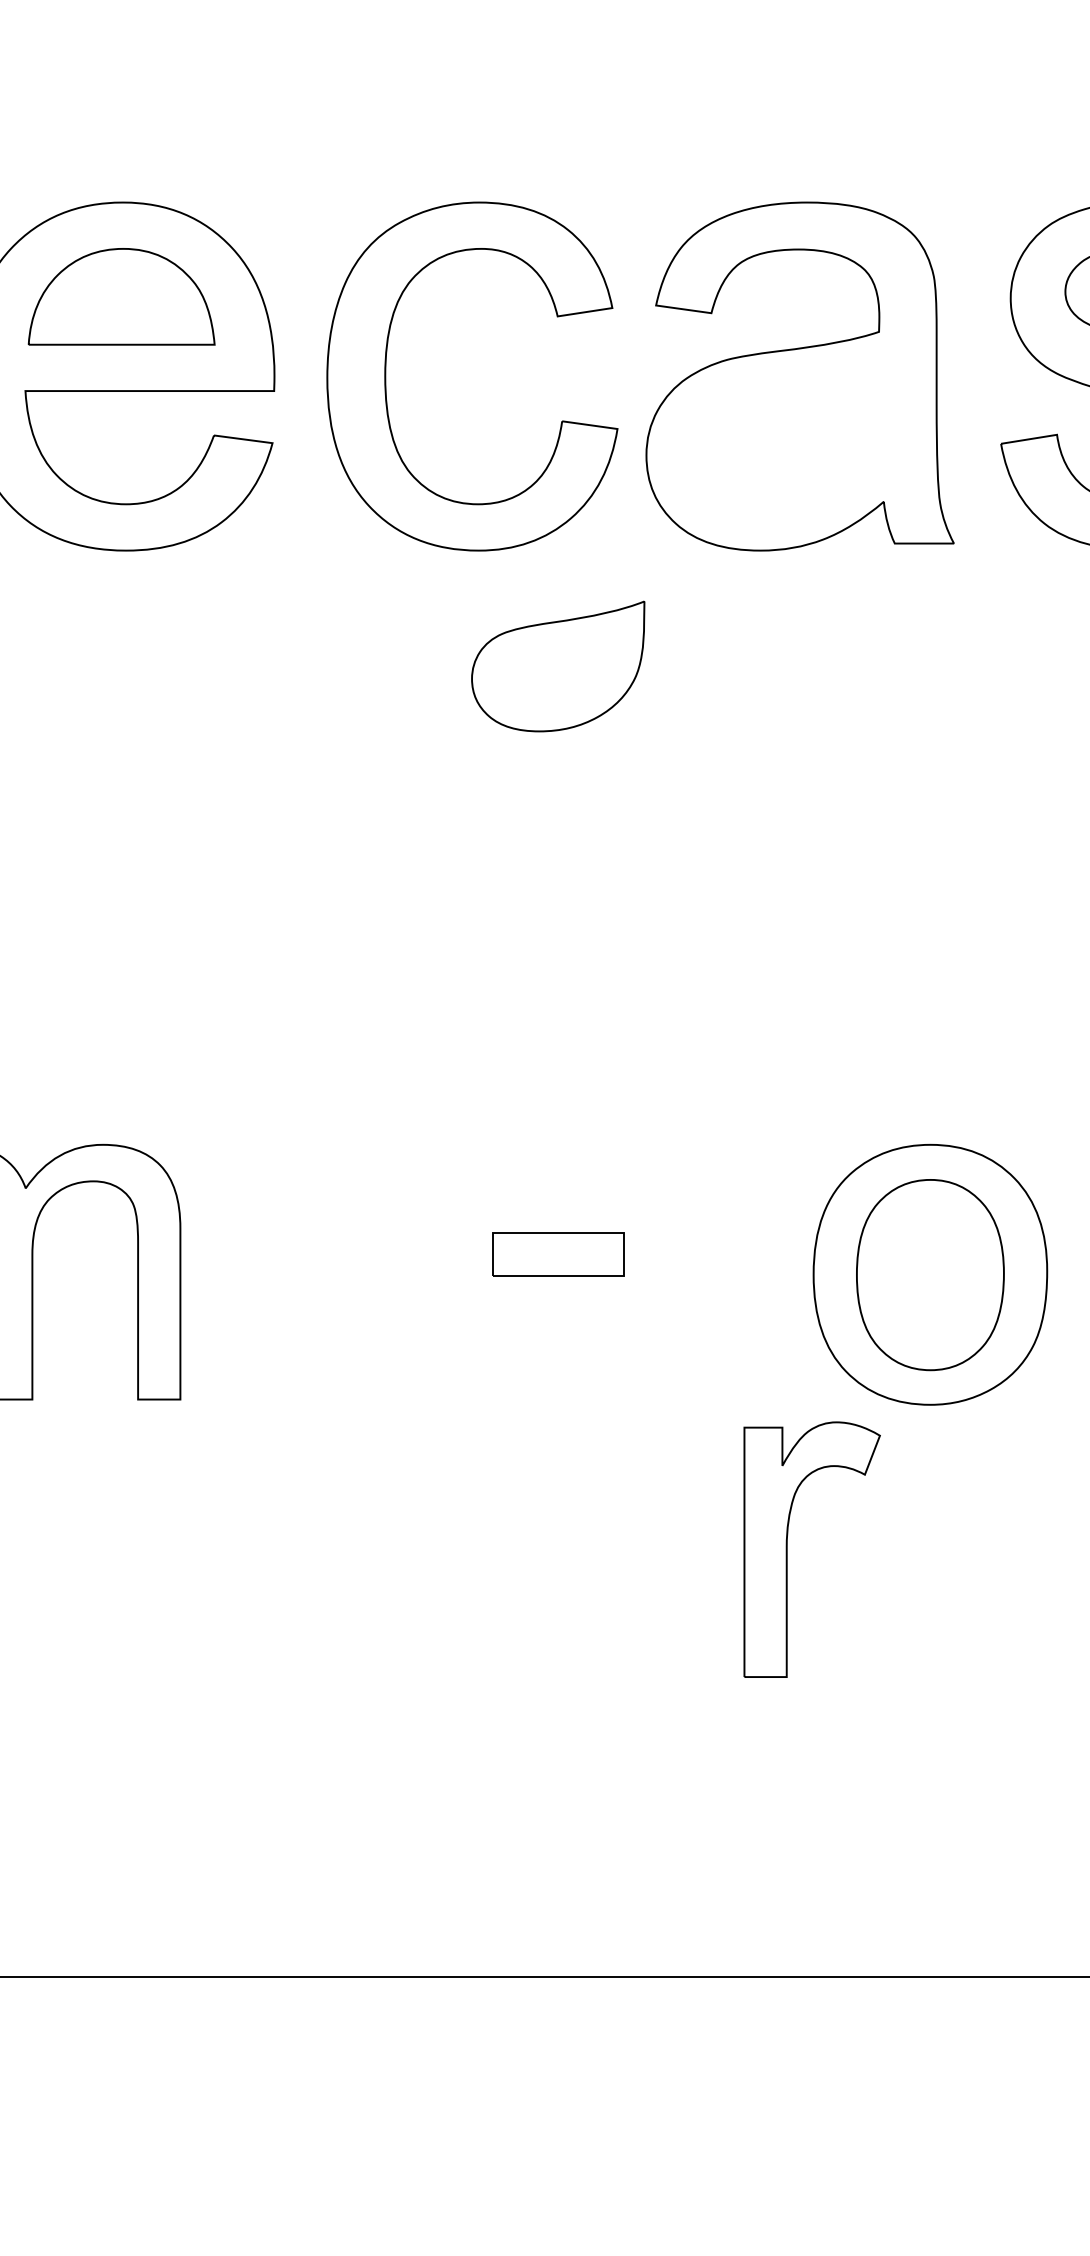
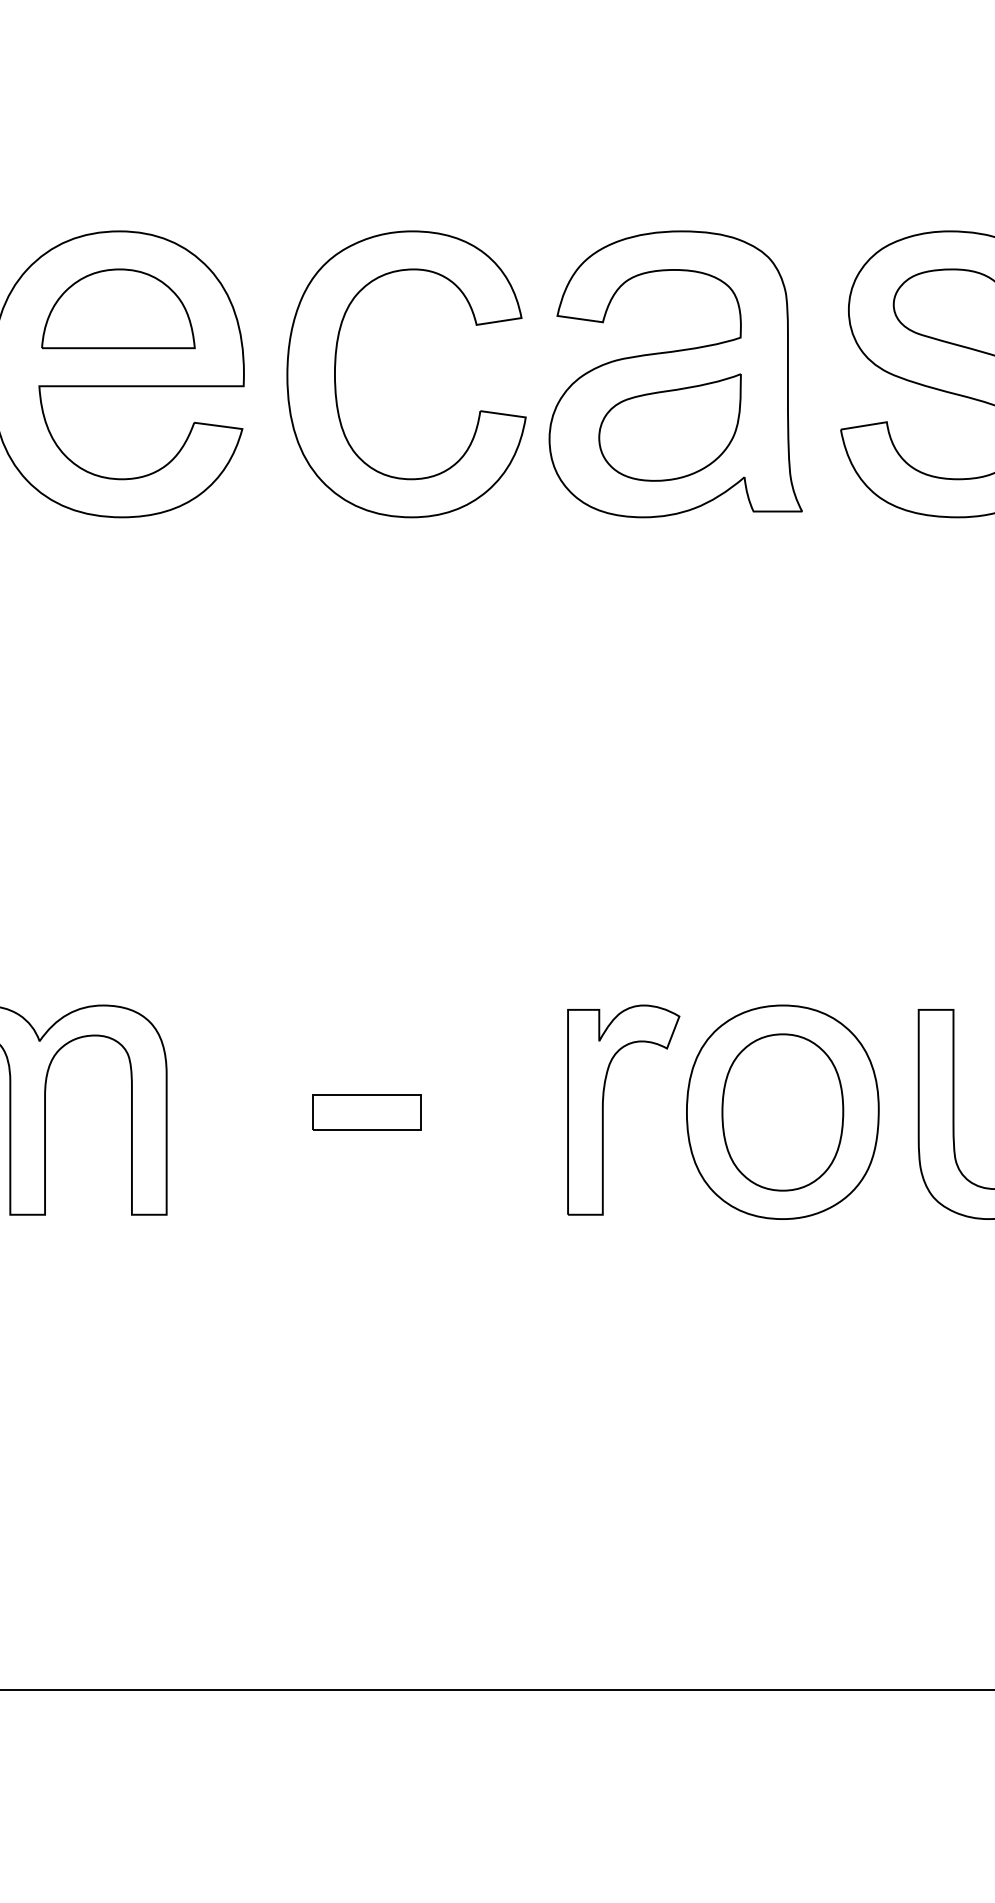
part: (557, 666) -> (669, 427), moved
part: (557, 1254) -> (366, 1112), moved
part: (787, 1548) -> (603, 1109), moved

